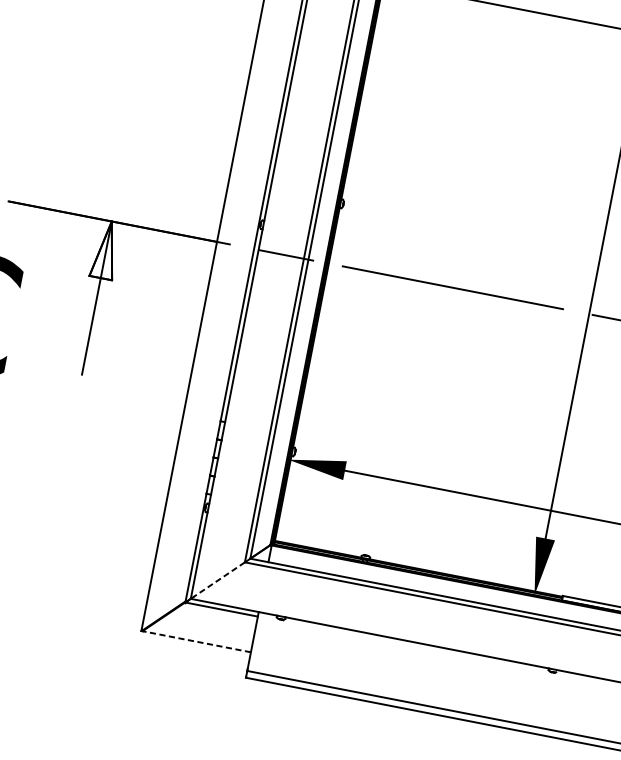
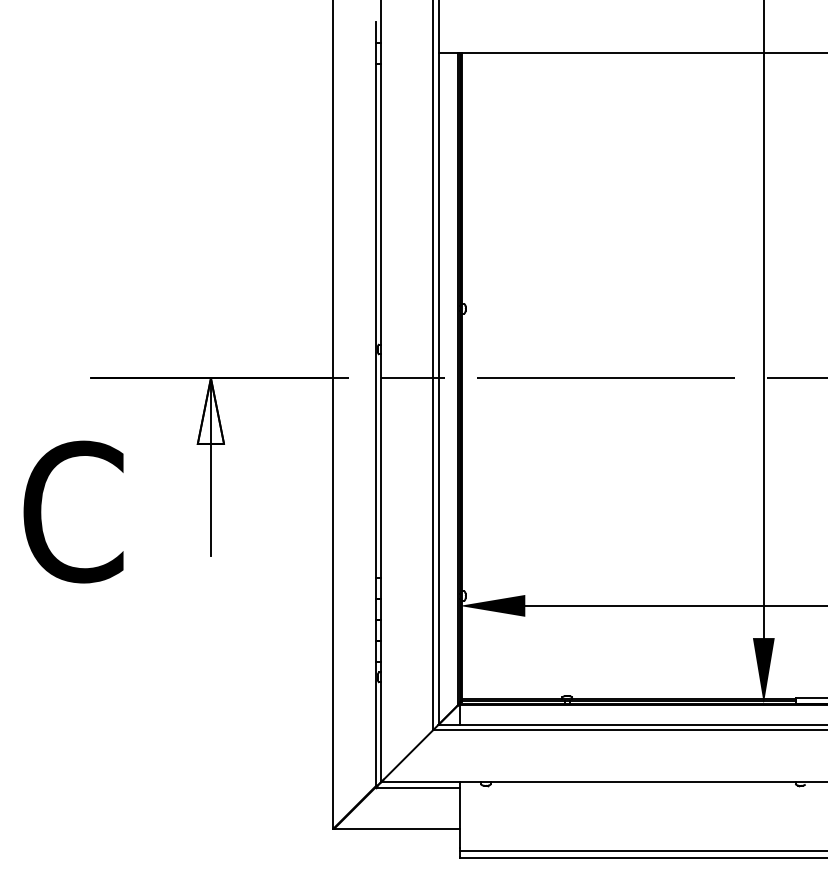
line: (219, 580) -> (408, 755), dashed -> solid
line: (197, 641) -> (397, 828), dashed -> solid

